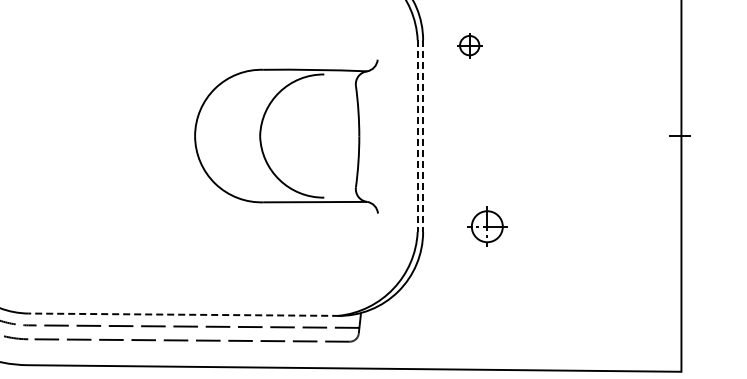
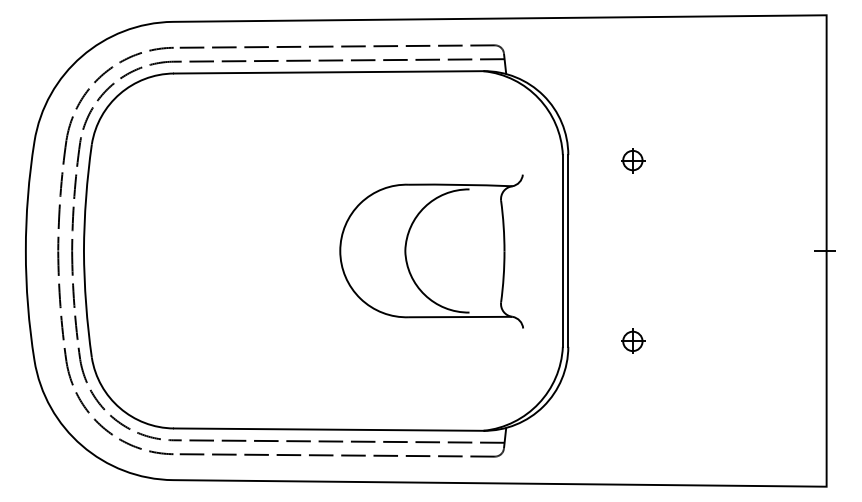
part: (470, 45) -> (633, 160), moved
line: (417, 136) -> (562, 251), dashed -> solid
line: (423, 136) -> (568, 251), dashed -> solid
part: (488, 225) -> (633, 340), size x0.62
line: (183, 314) -> (328, 429), dashed -> solid

